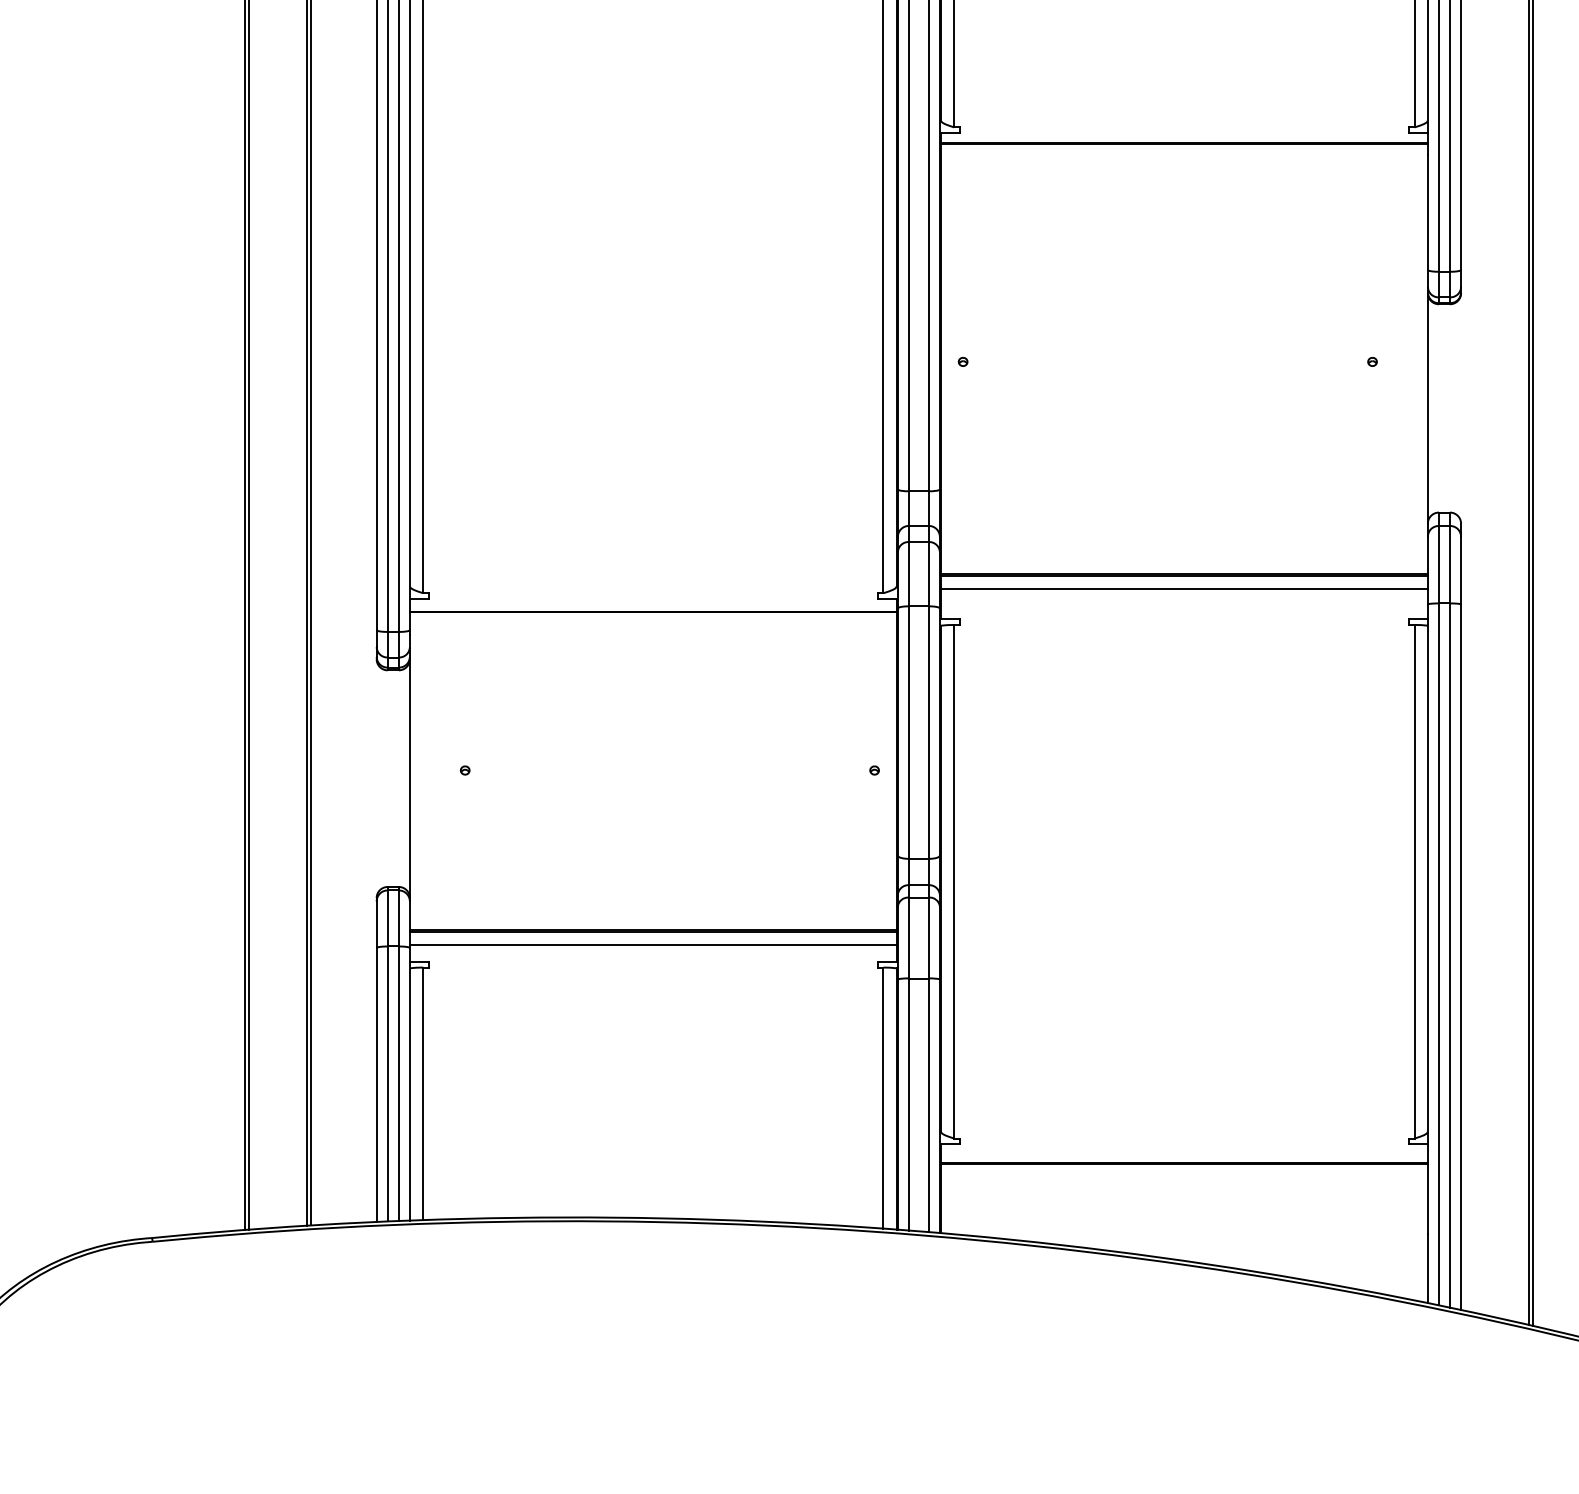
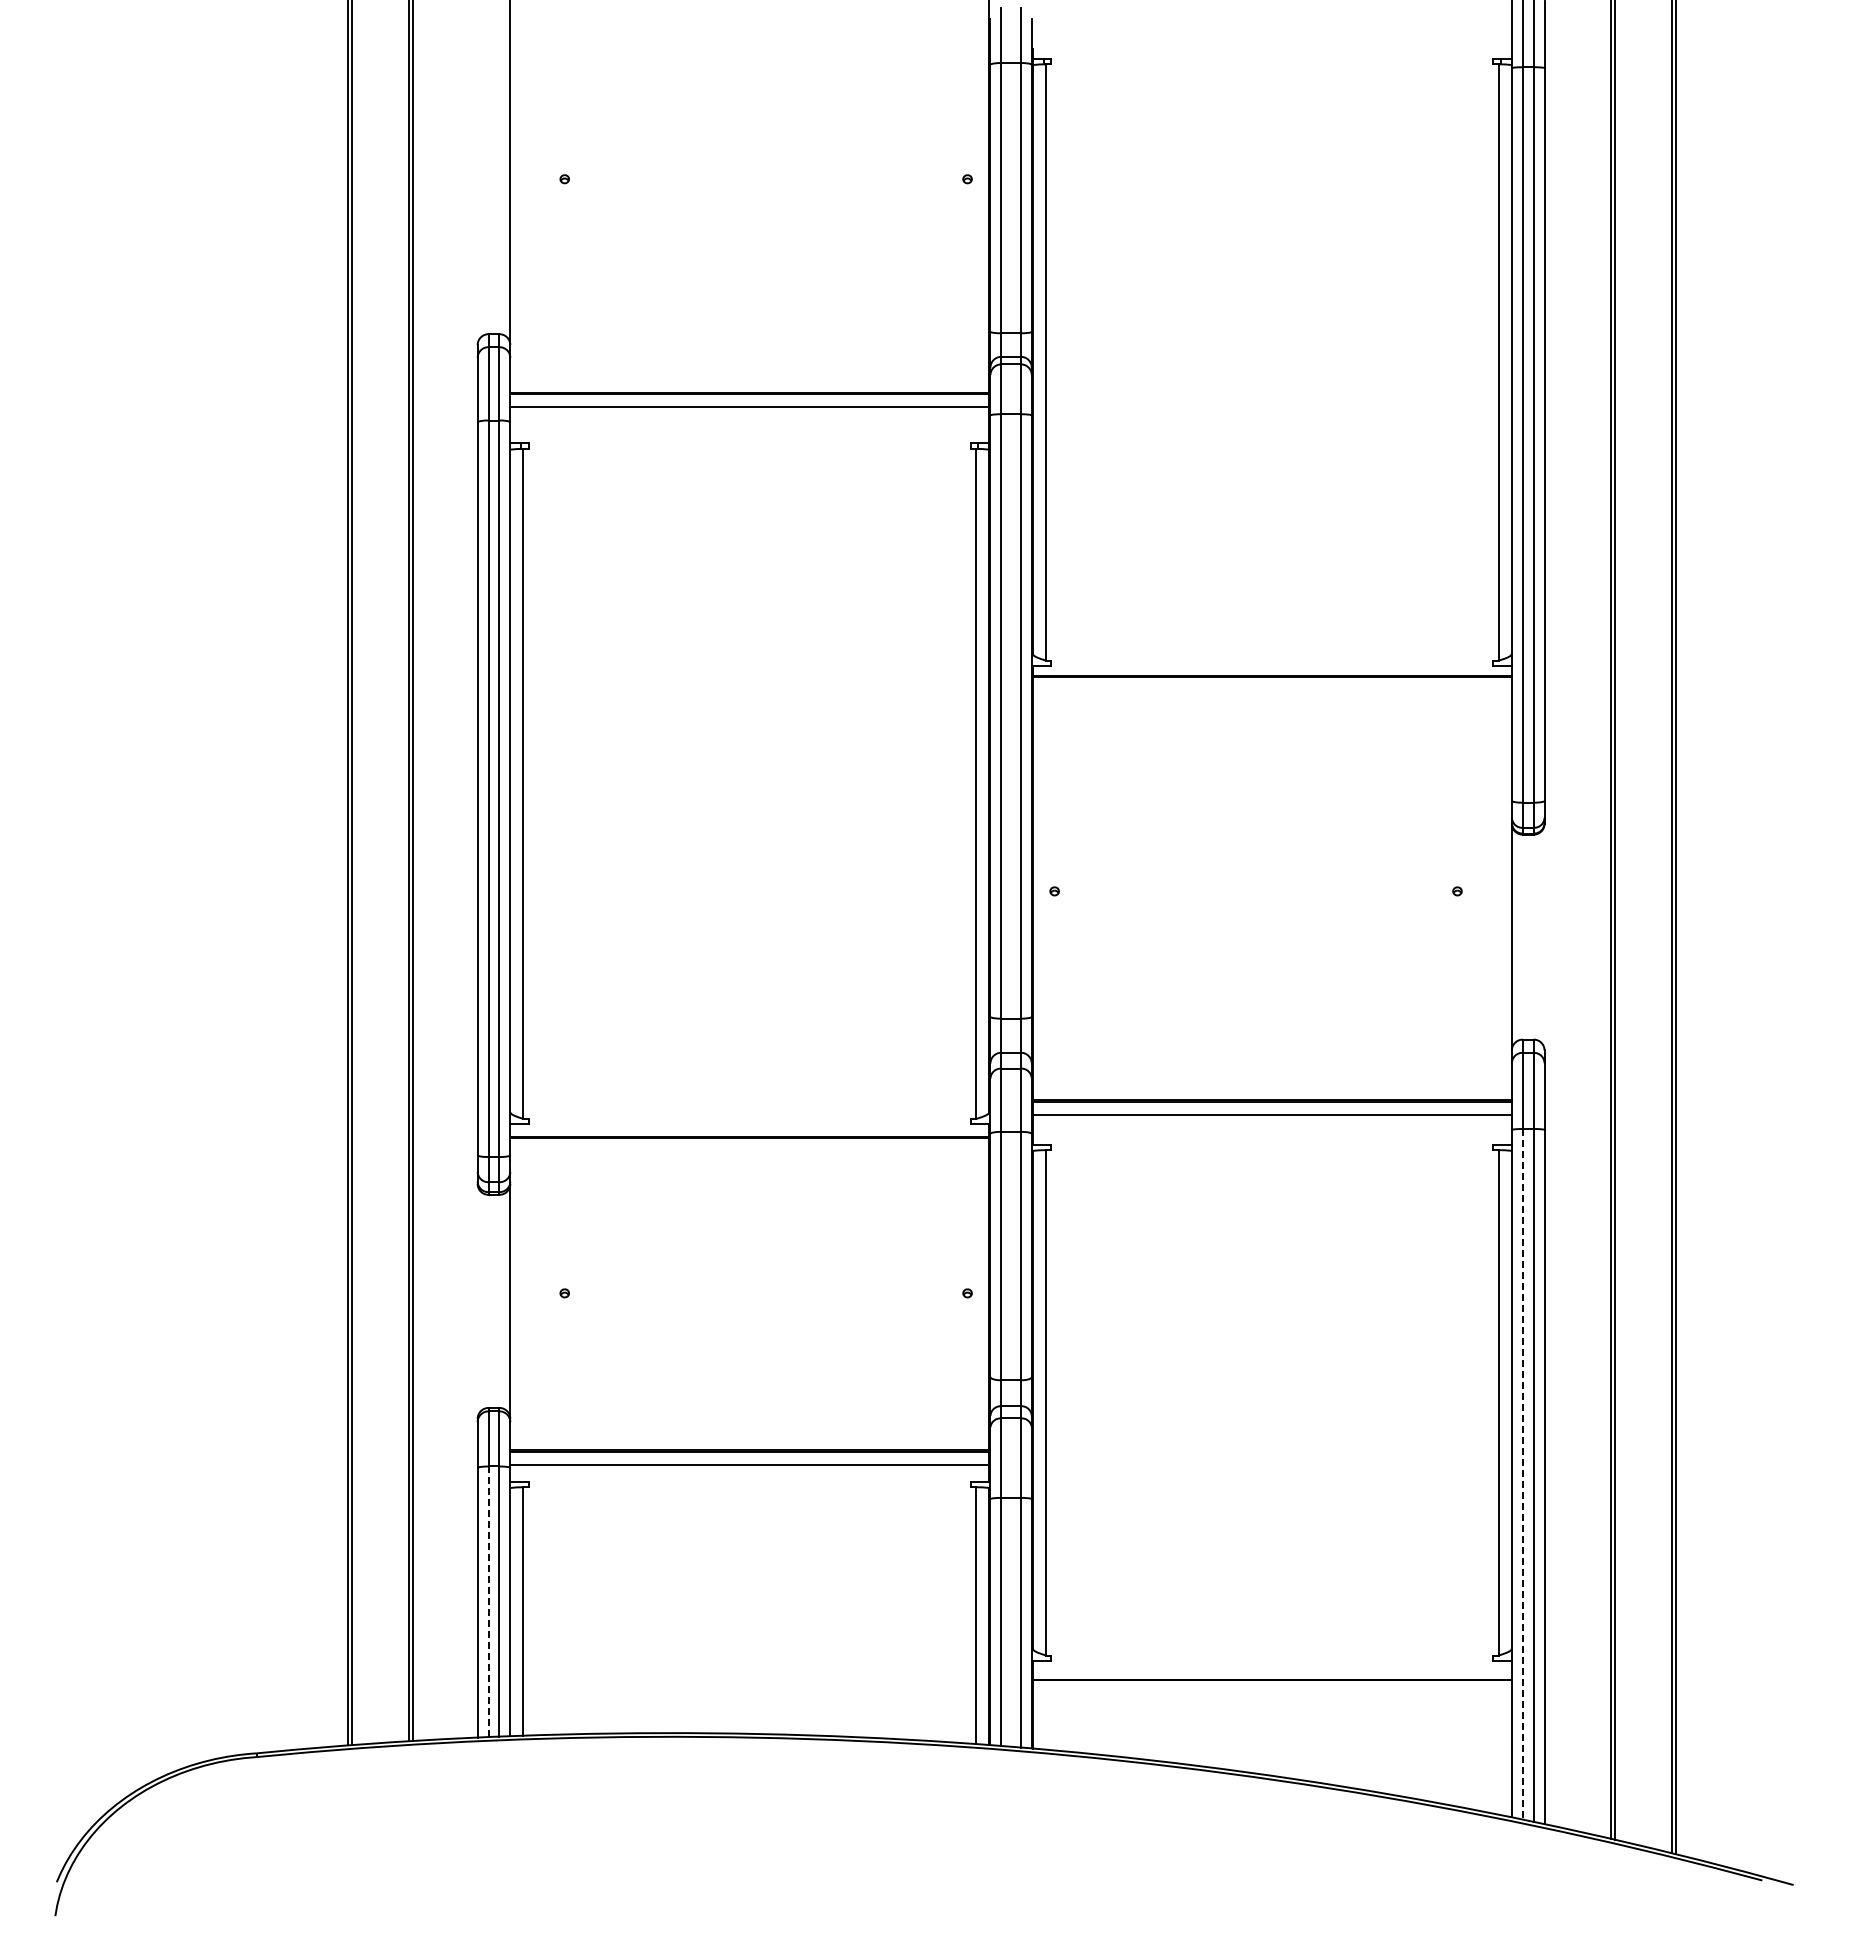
line: (1438, 954) -> (1522, 1474), solid -> dashed
line: (387, 1084) -> (488, 1602), solid -> dashed

